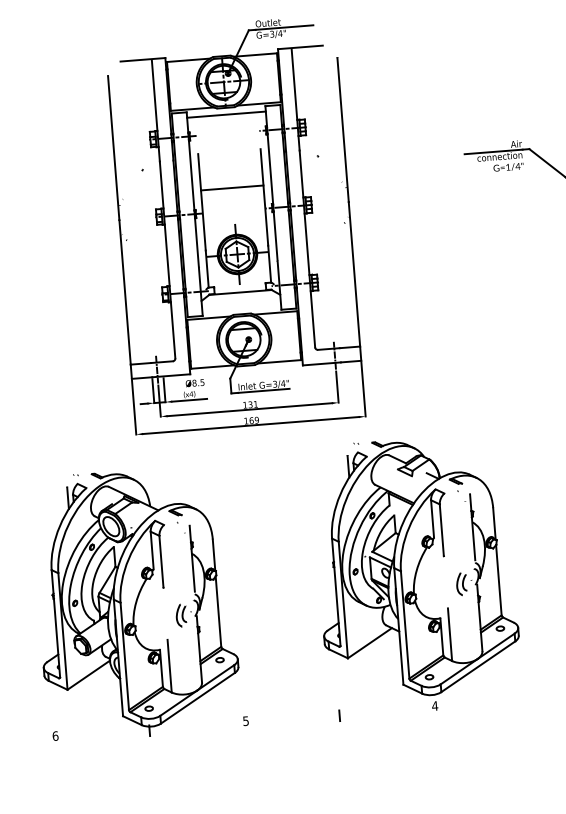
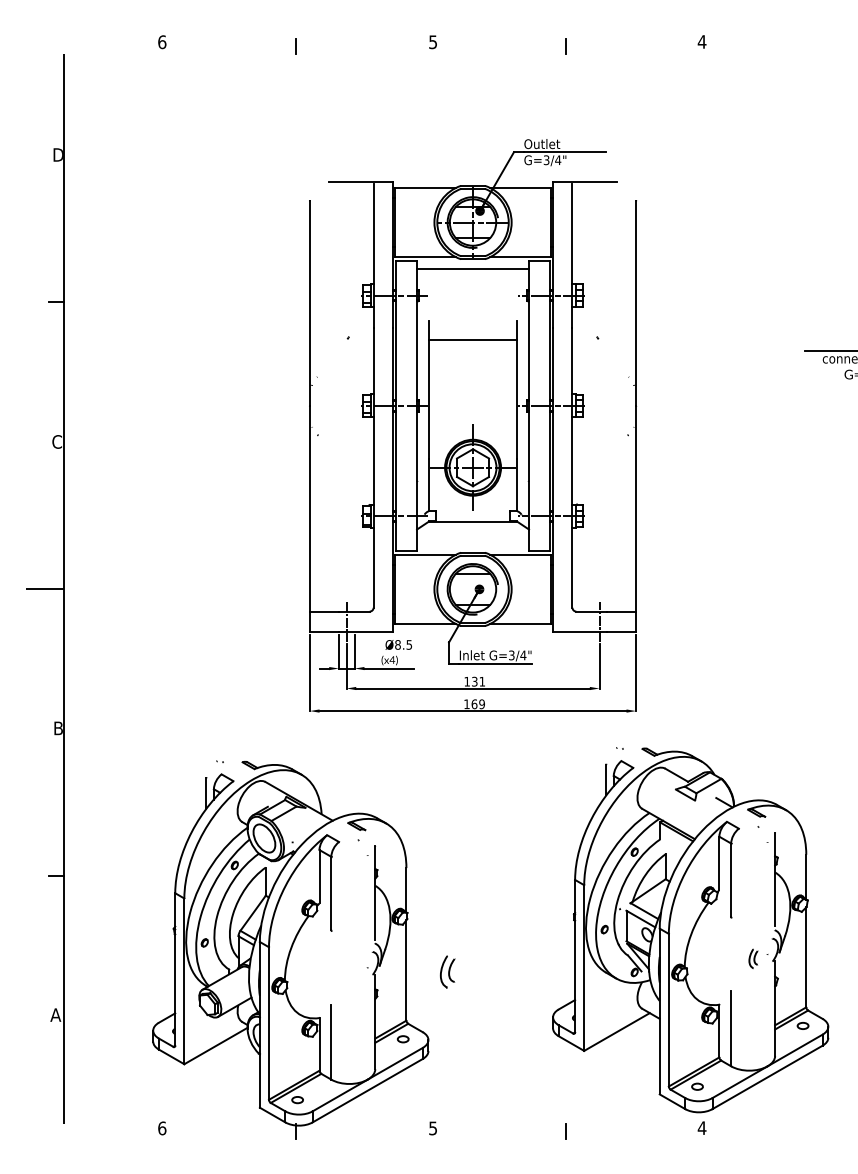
line: (231, 188) -> (472, 340), moved
part: (461, 583) -> (753, 958), size x0.6
part: (181, 615) -> (447, 971), moved

